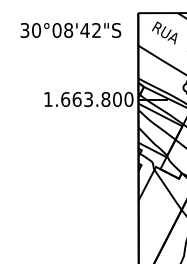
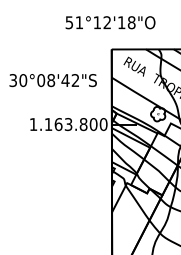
text: (70, 30) -> (52, 80), moved
text: (65, 99) -> (48, 124), 1.663.800 -> 1.163.800

